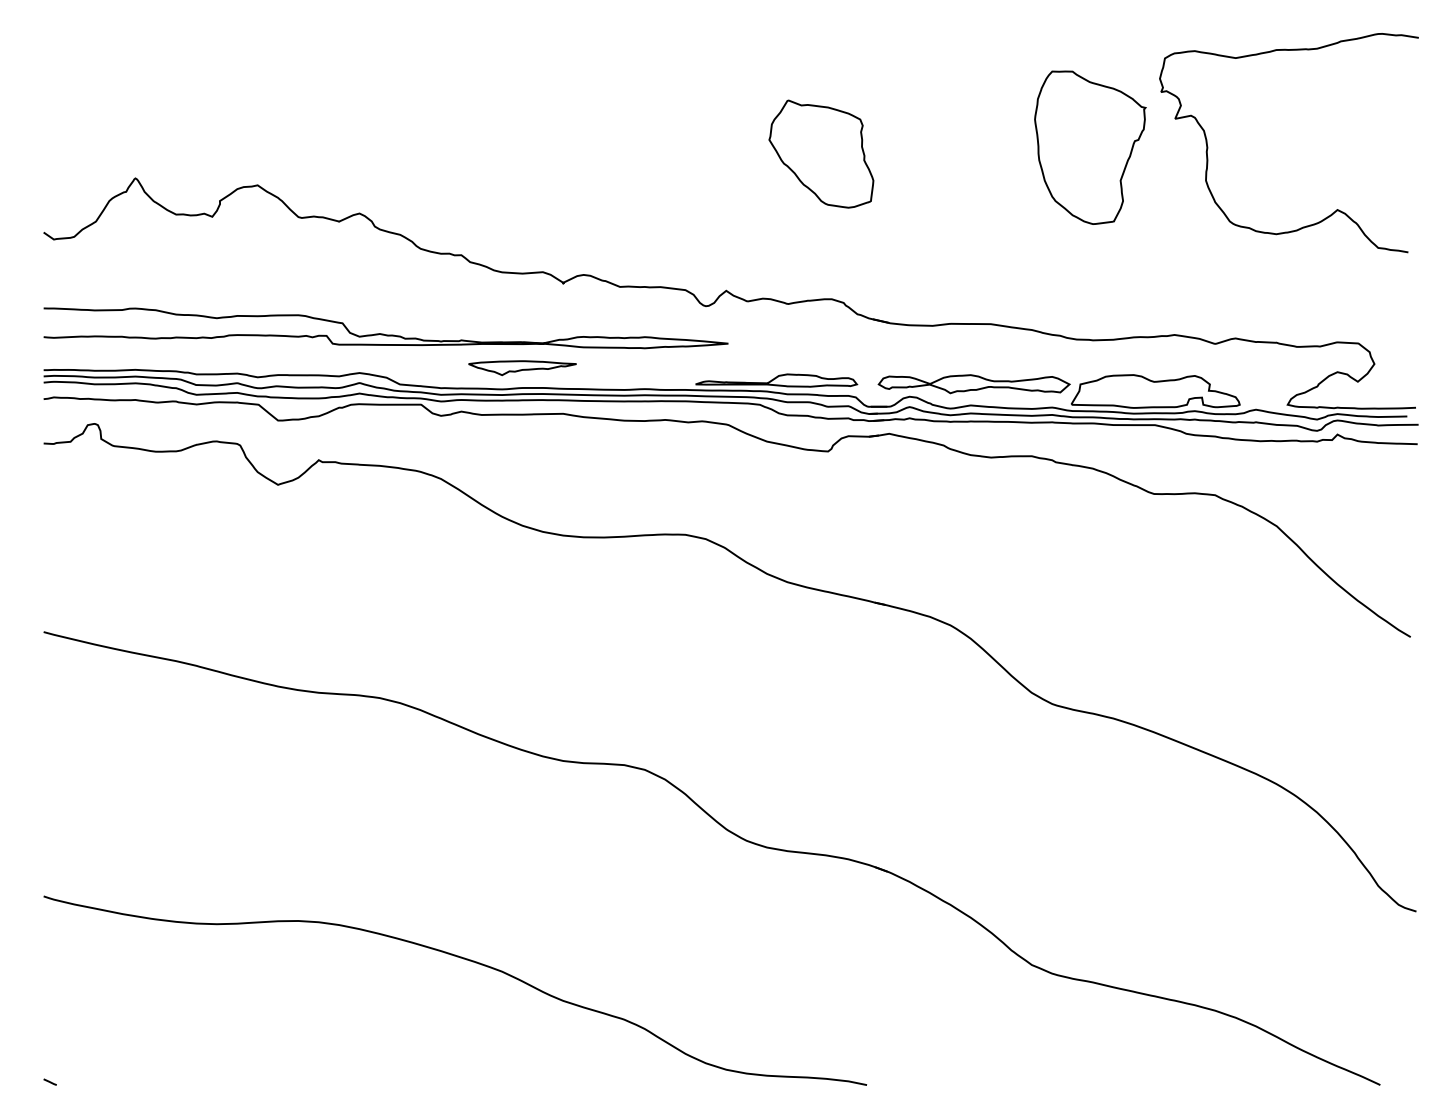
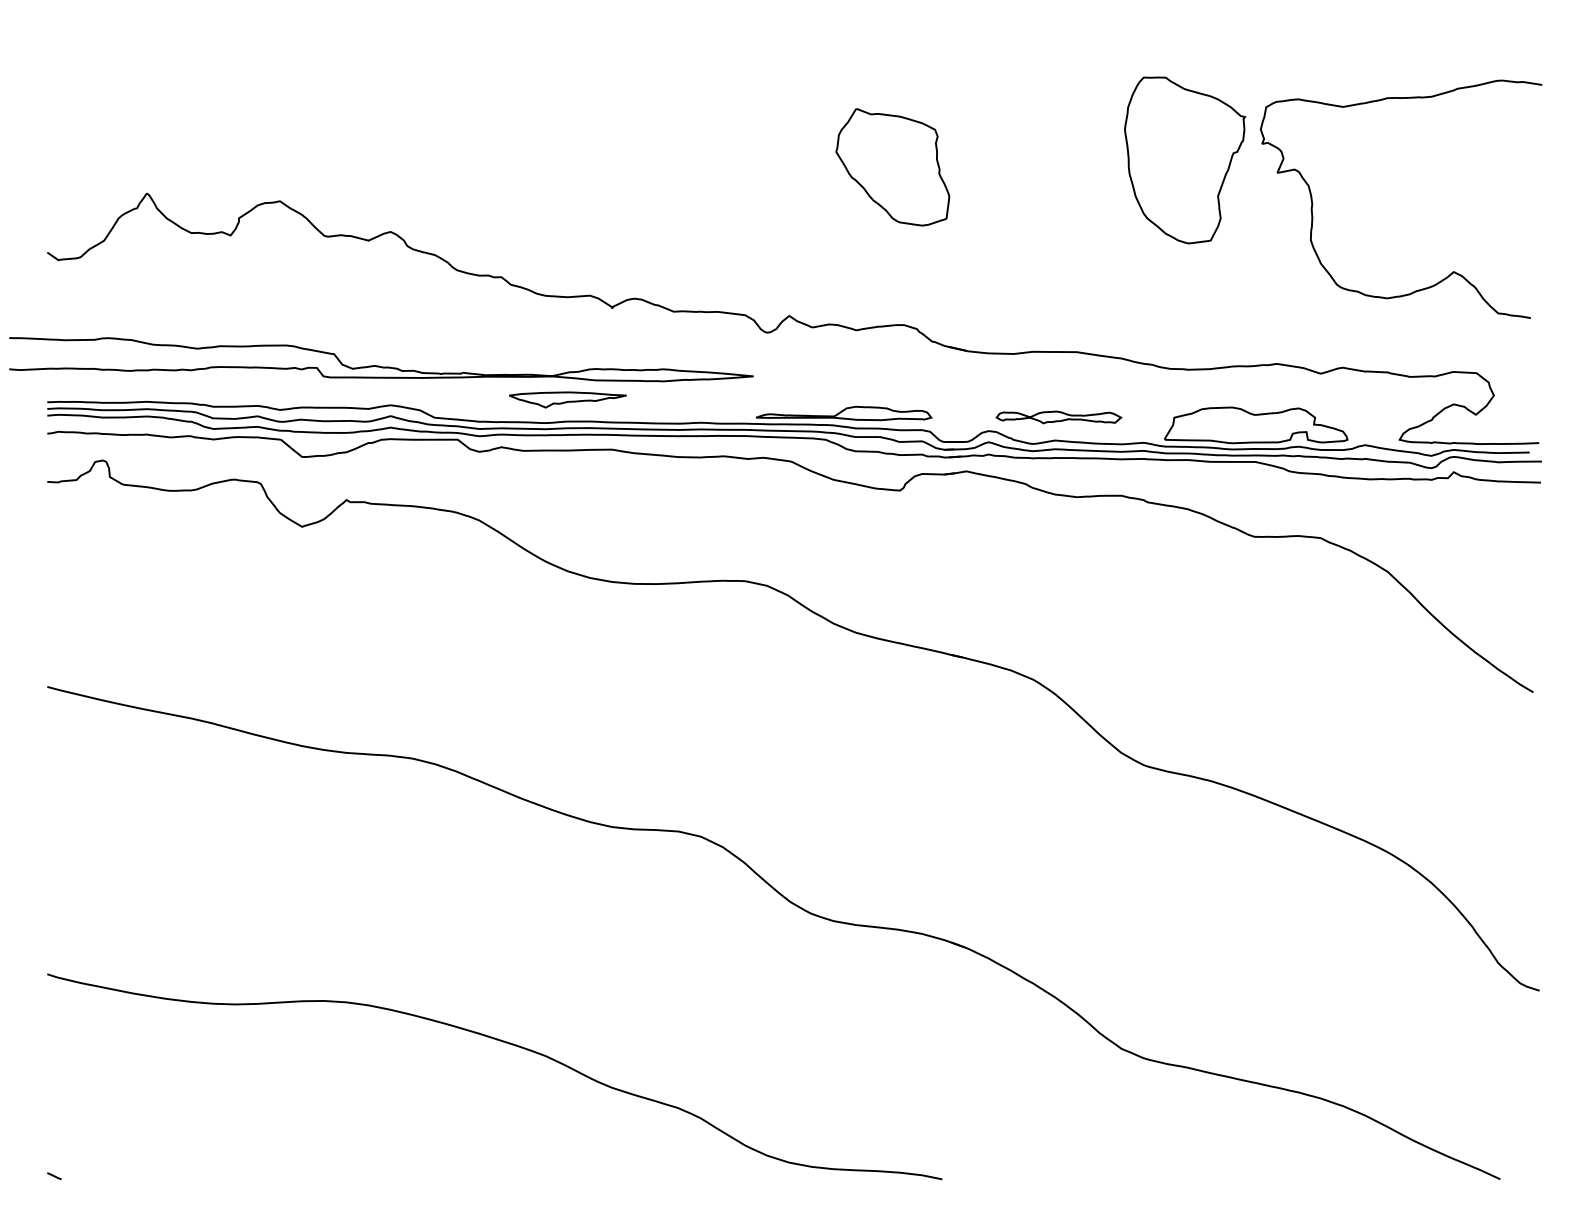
curve: (1208, 146) -> (1313, 203), moved
curve: (384, 333) -> (379, 365), moved
part: (973, 384) -> (1058, 417), size x0.6

